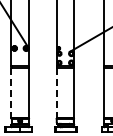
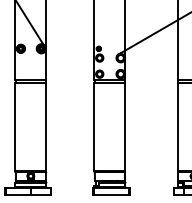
line: (11, 93) -> (15, 127), dashed -> solid
line: (56, 93) -> (94, 127), dashed -> solid

